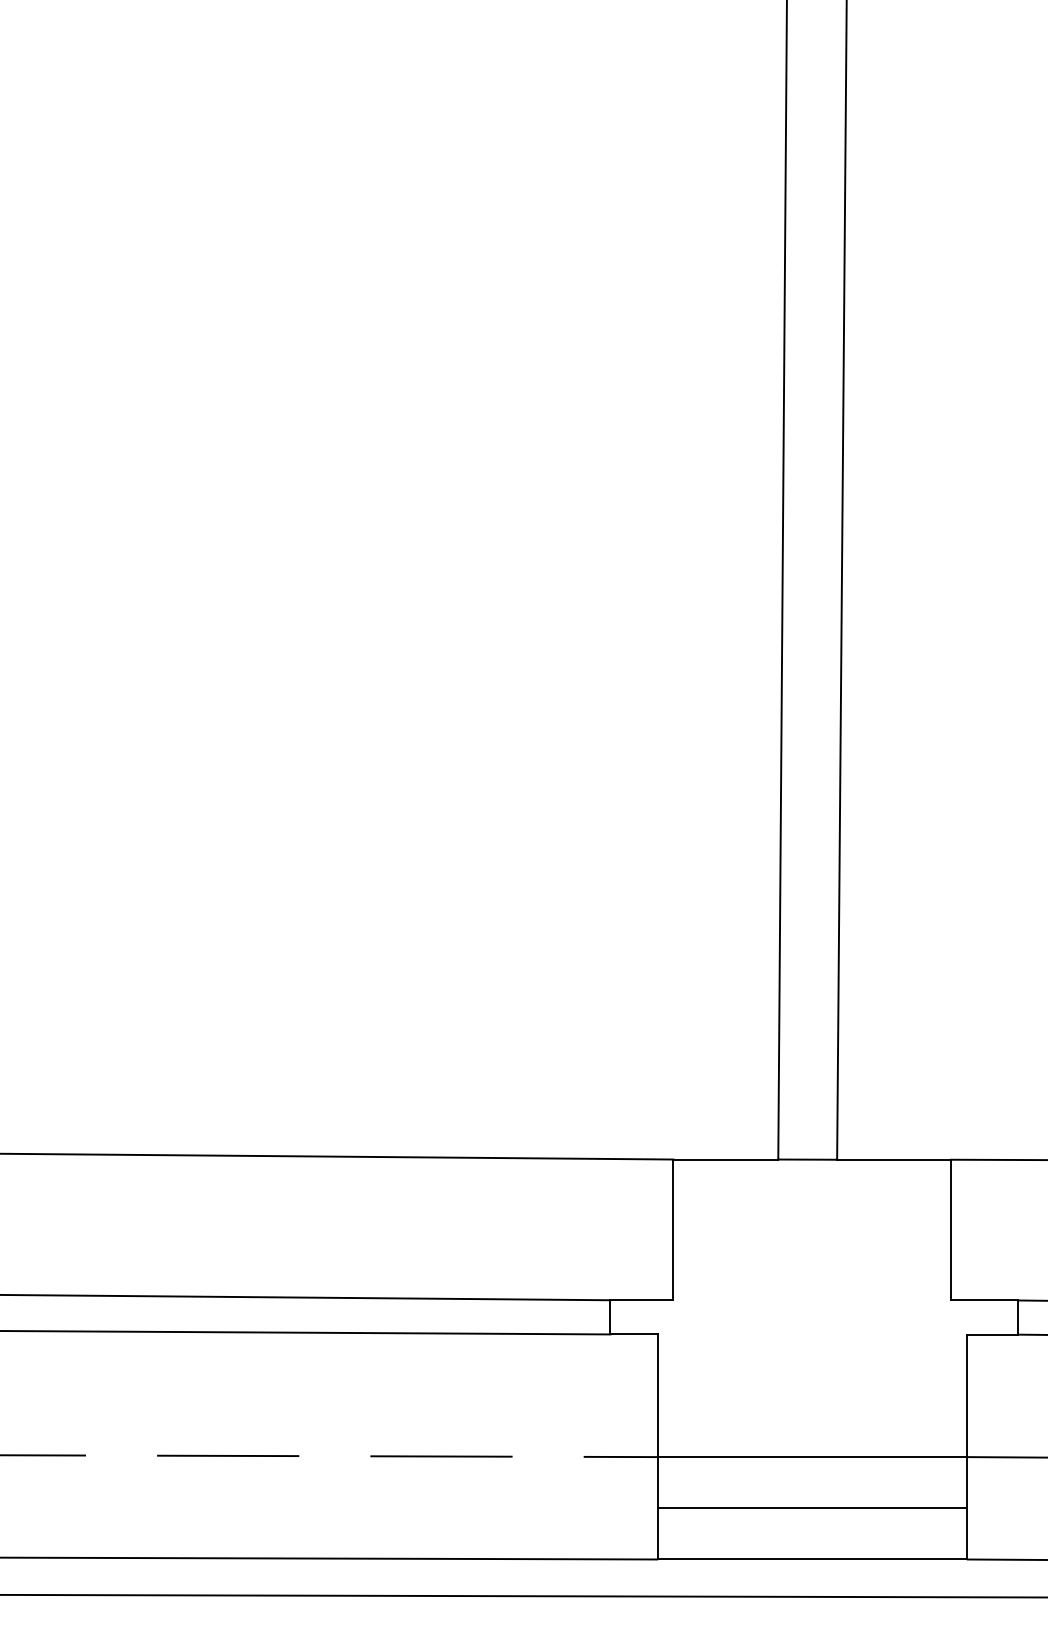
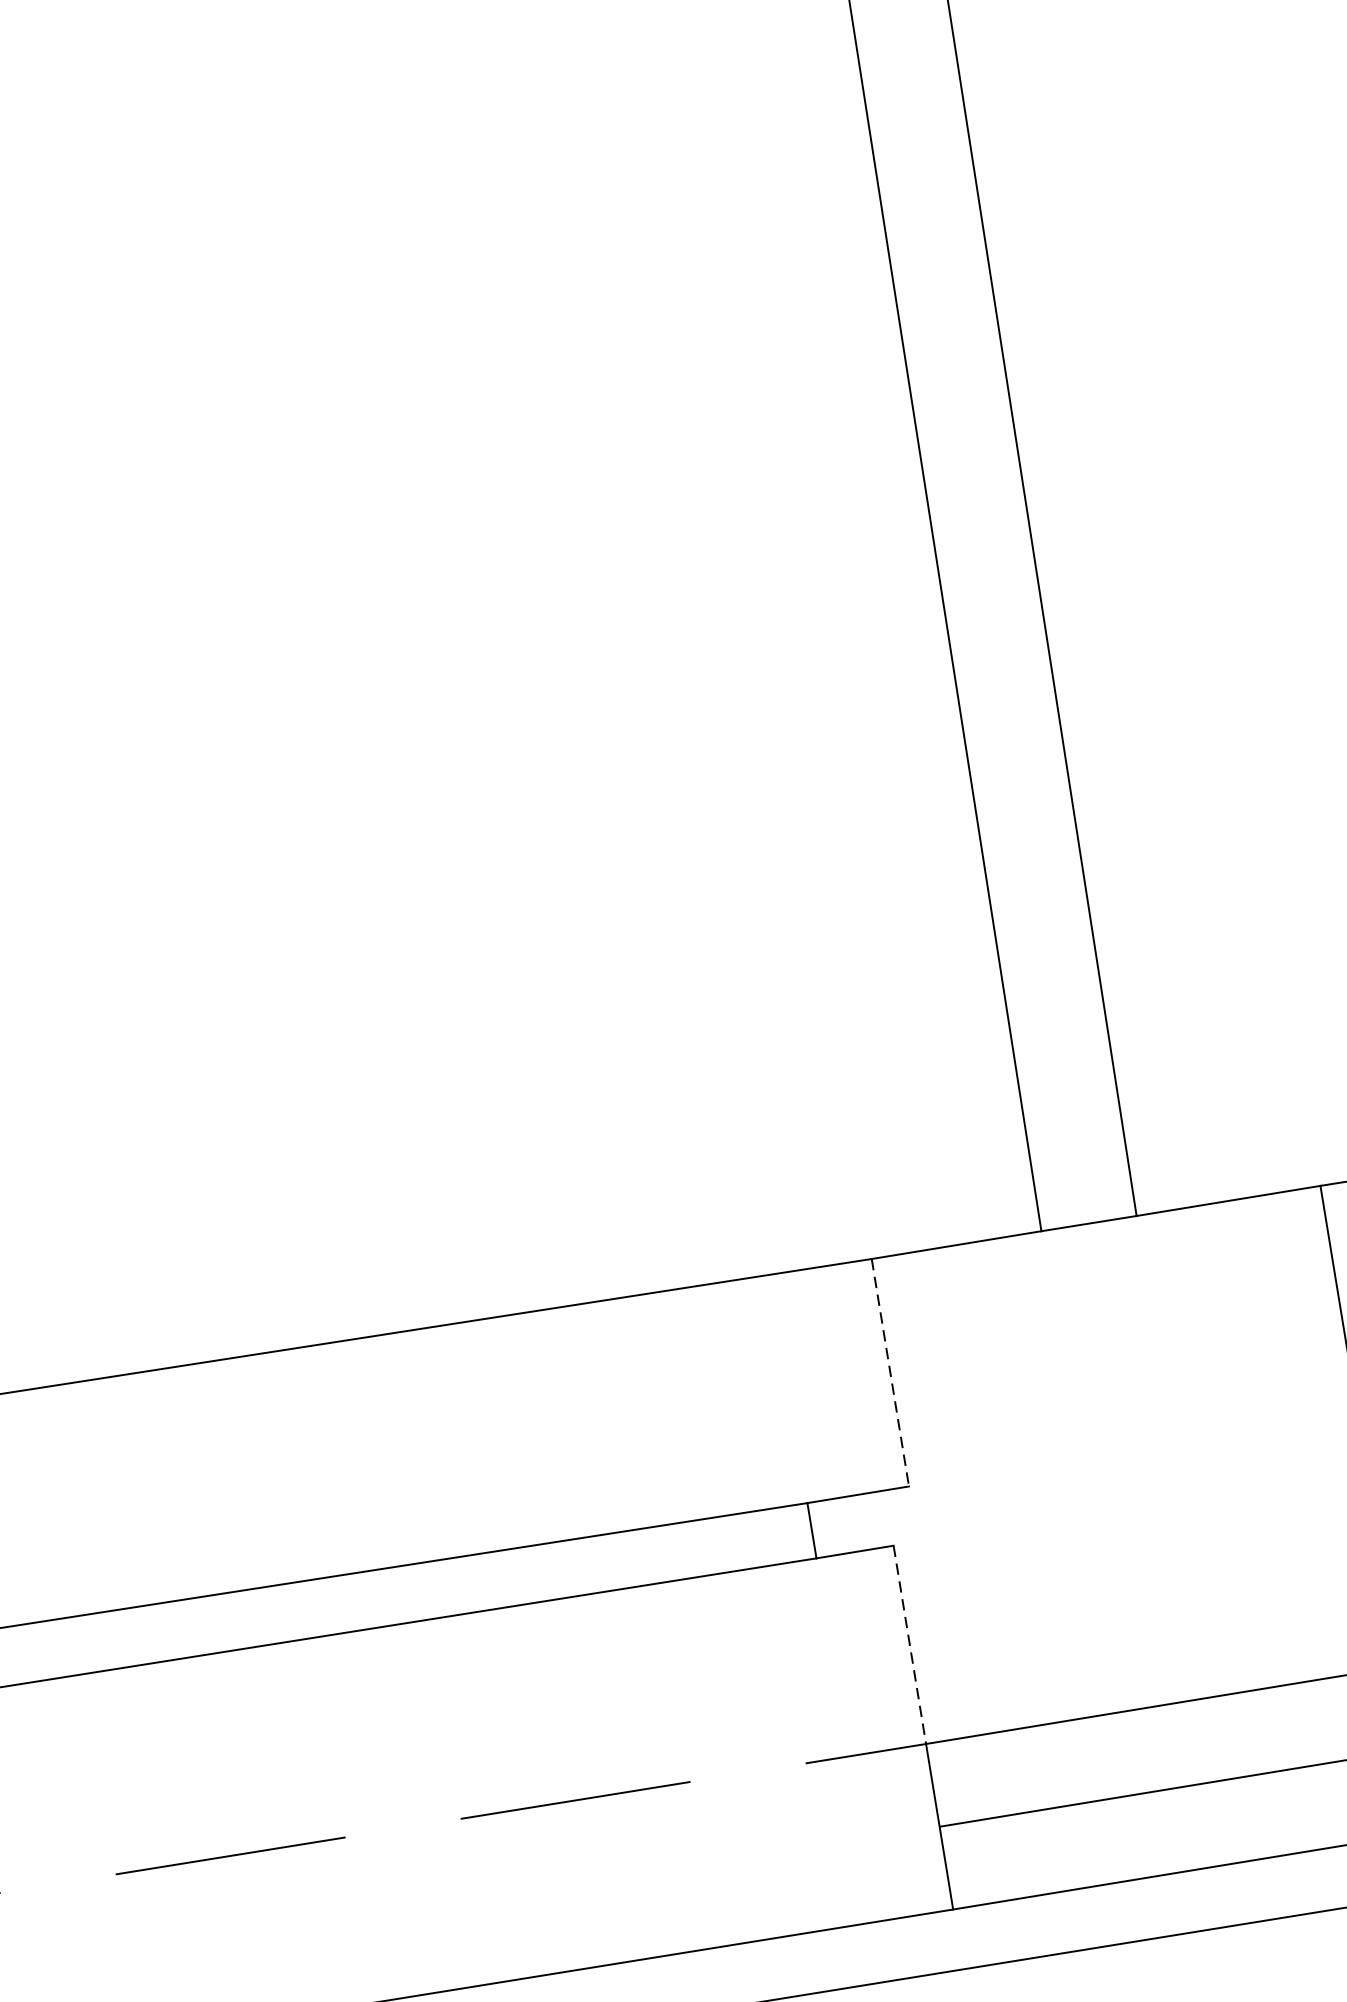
line: (673, 1230) -> (890, 1373), solid -> dashed
line: (658, 1396) -> (910, 1645), solid -> dashed

